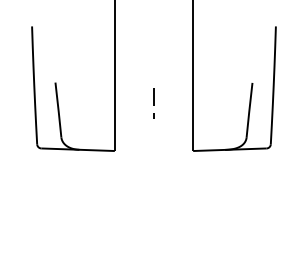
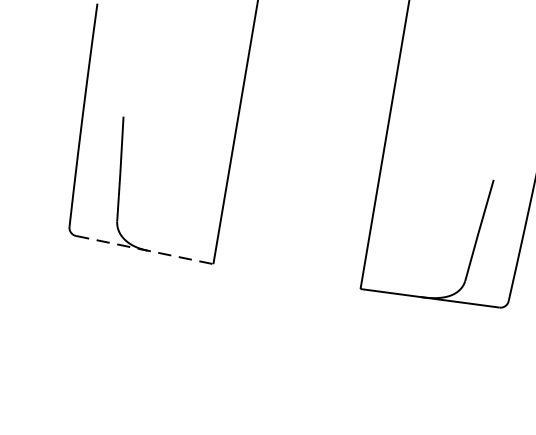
line: (153, 103) -> (301, 187), removed
line: (78, 149) -> (145, 249), solid -> dashed

